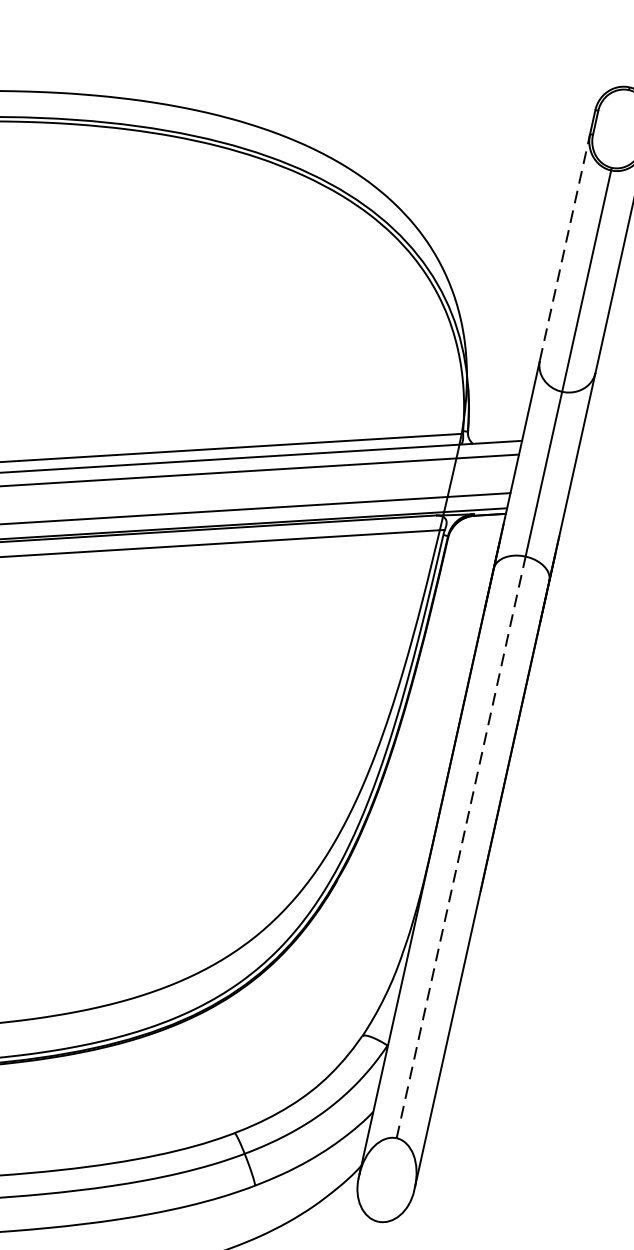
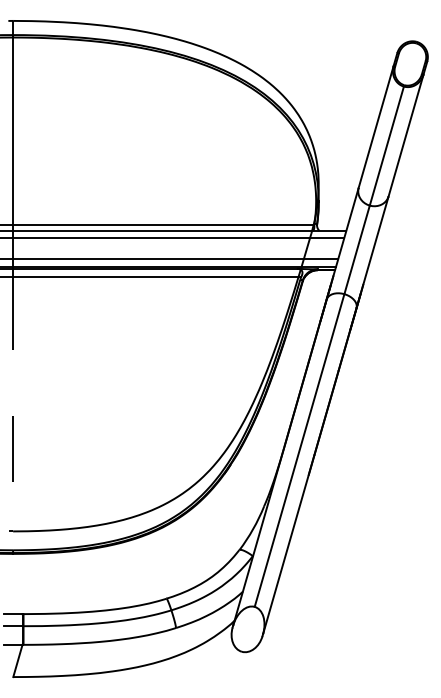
line: (565, 246) -> (376, 126), dashed -> solid
line: (461, 847) -> (299, 450), dashed -> solid

